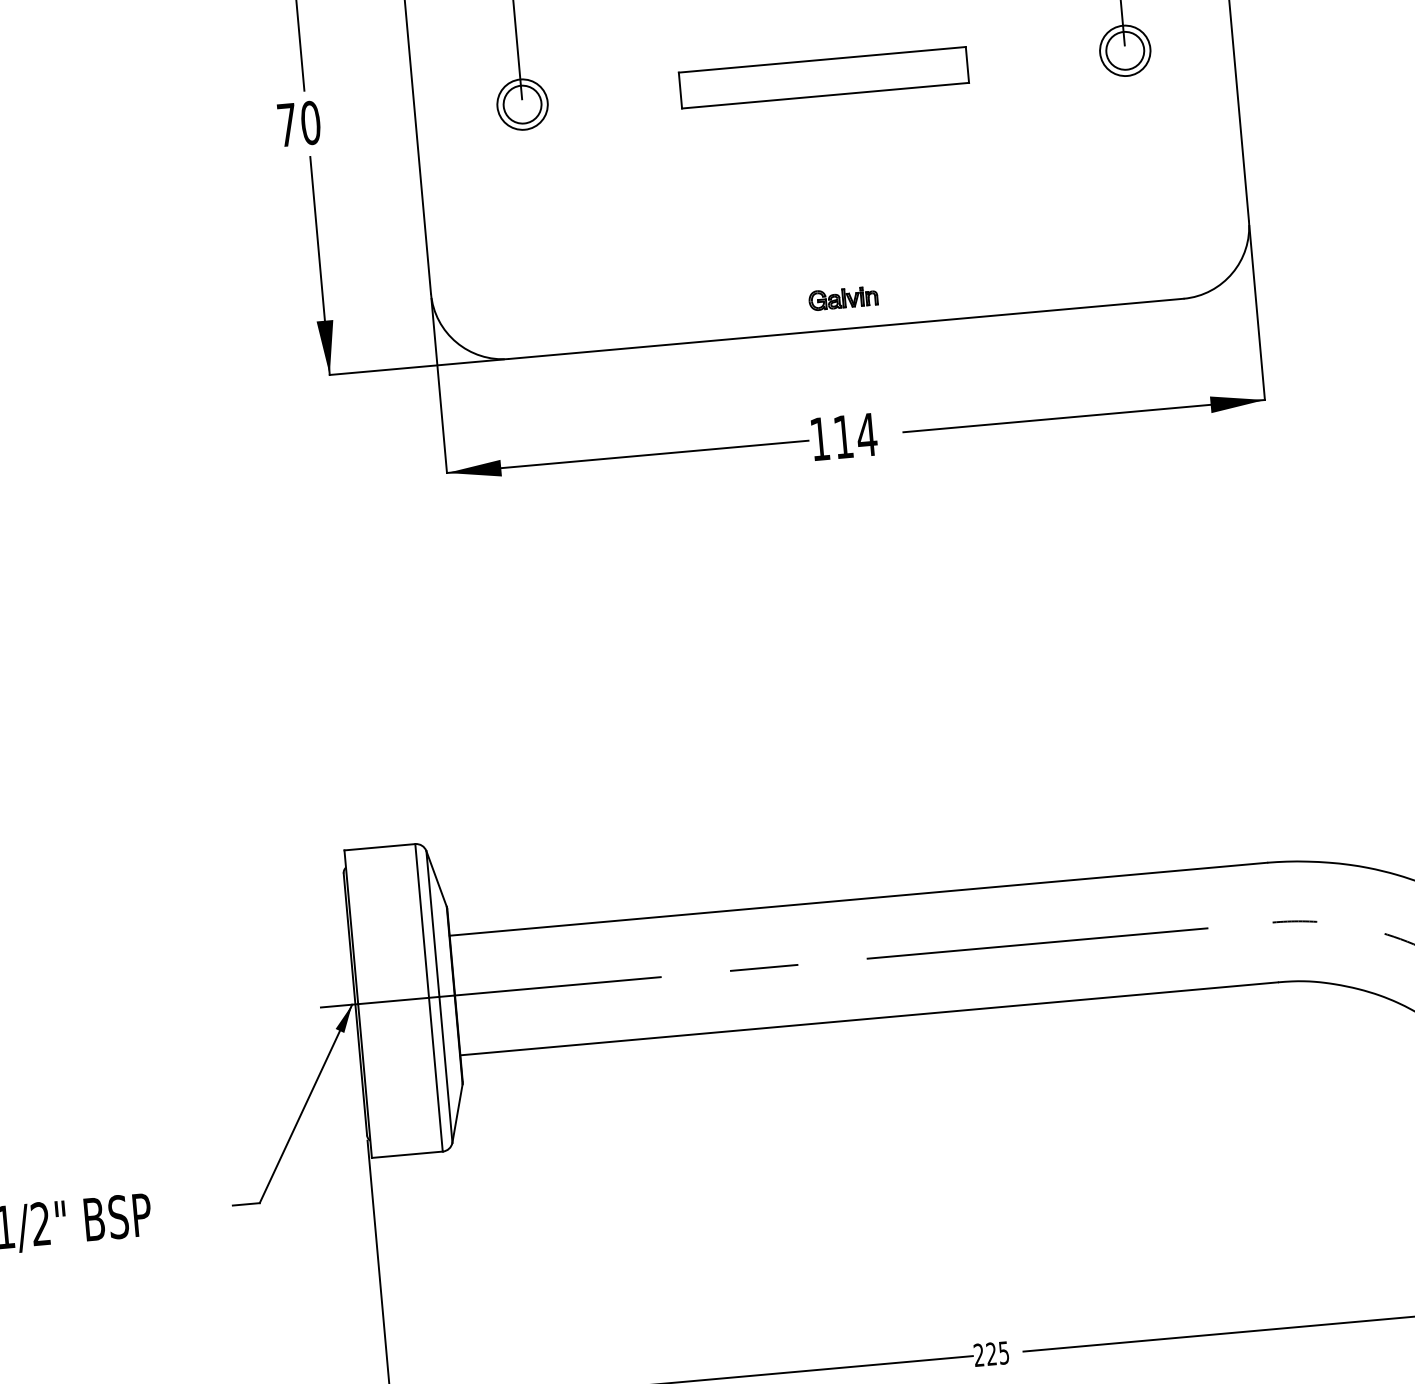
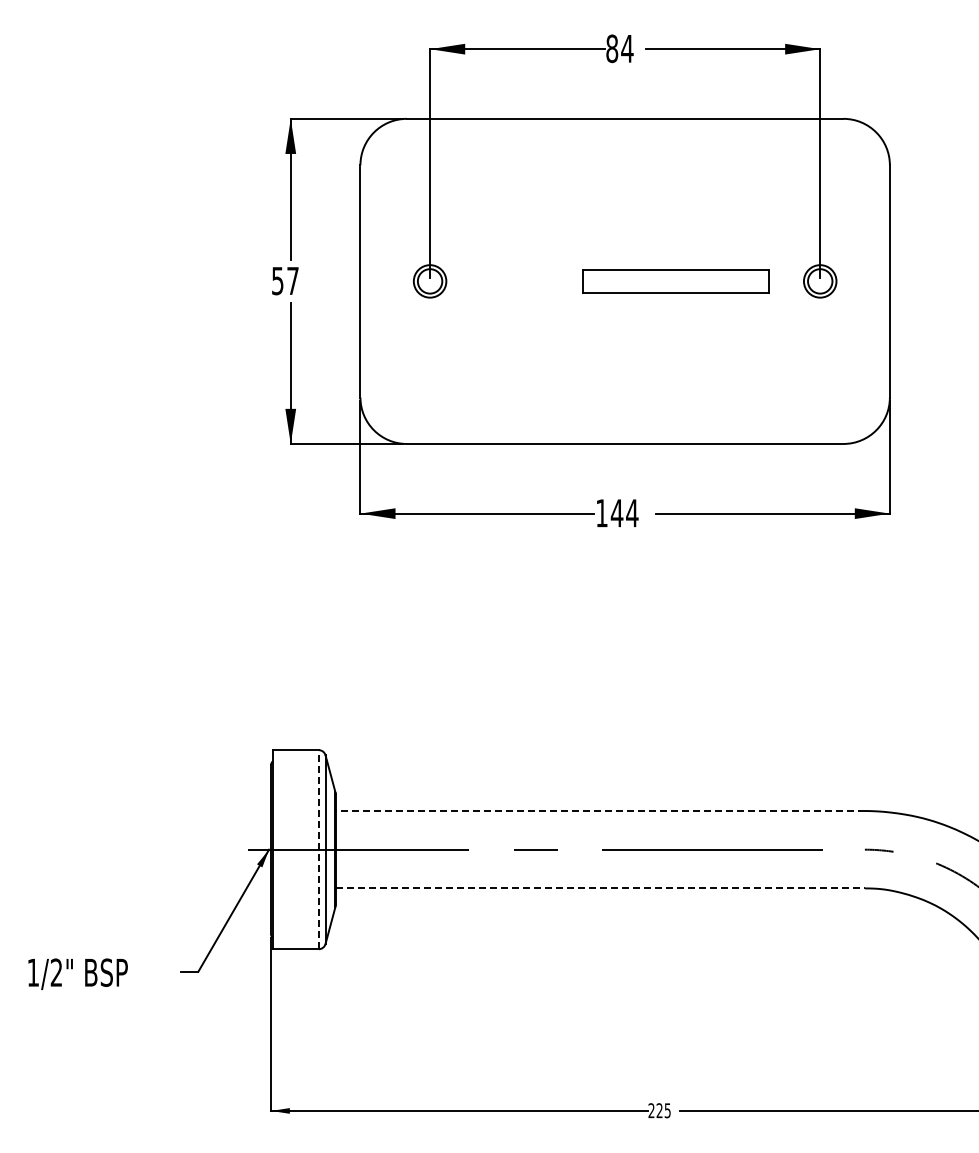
part: (822, 77) -> (675, 281), moved
text: (299, 123) -> (285, 280), 70 -> 57
part: (842, 298) -> (624, 424), removed
text: (842, 437) -> (616, 513), 114 -> 144
line: (858, 898) -> (600, 810), solid -> dashed
line: (428, 997) -> (318, 849), solid -> dashed
line: (869, 1018) -> (600, 888), solid -> dashed

